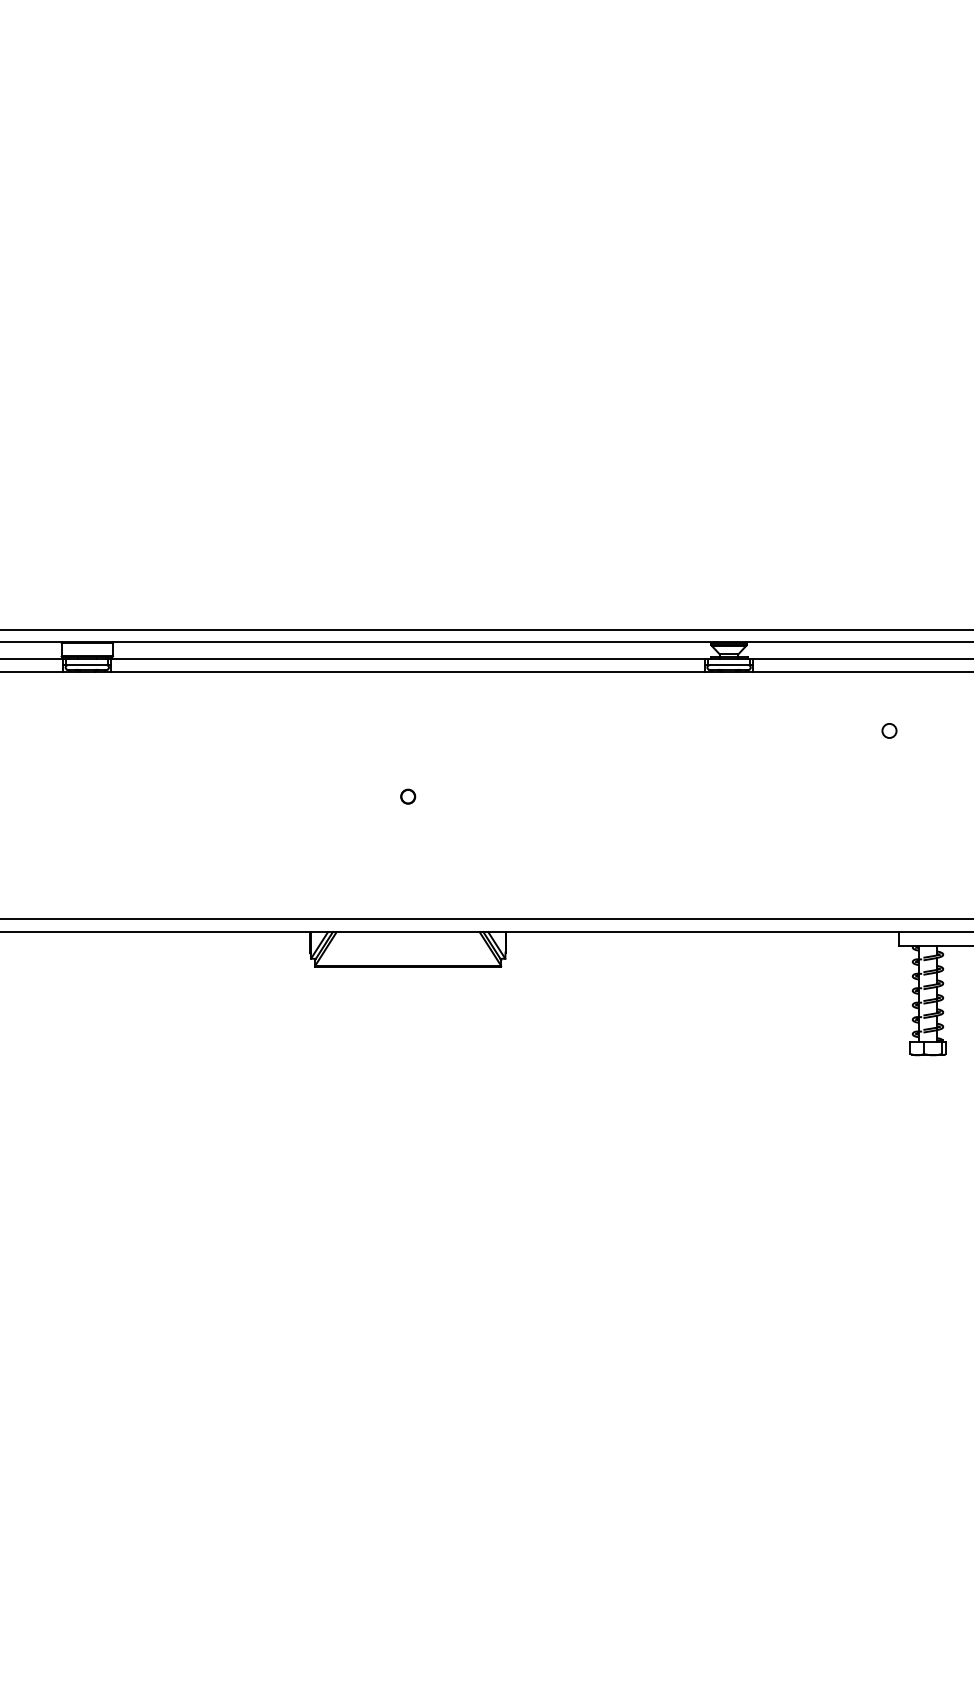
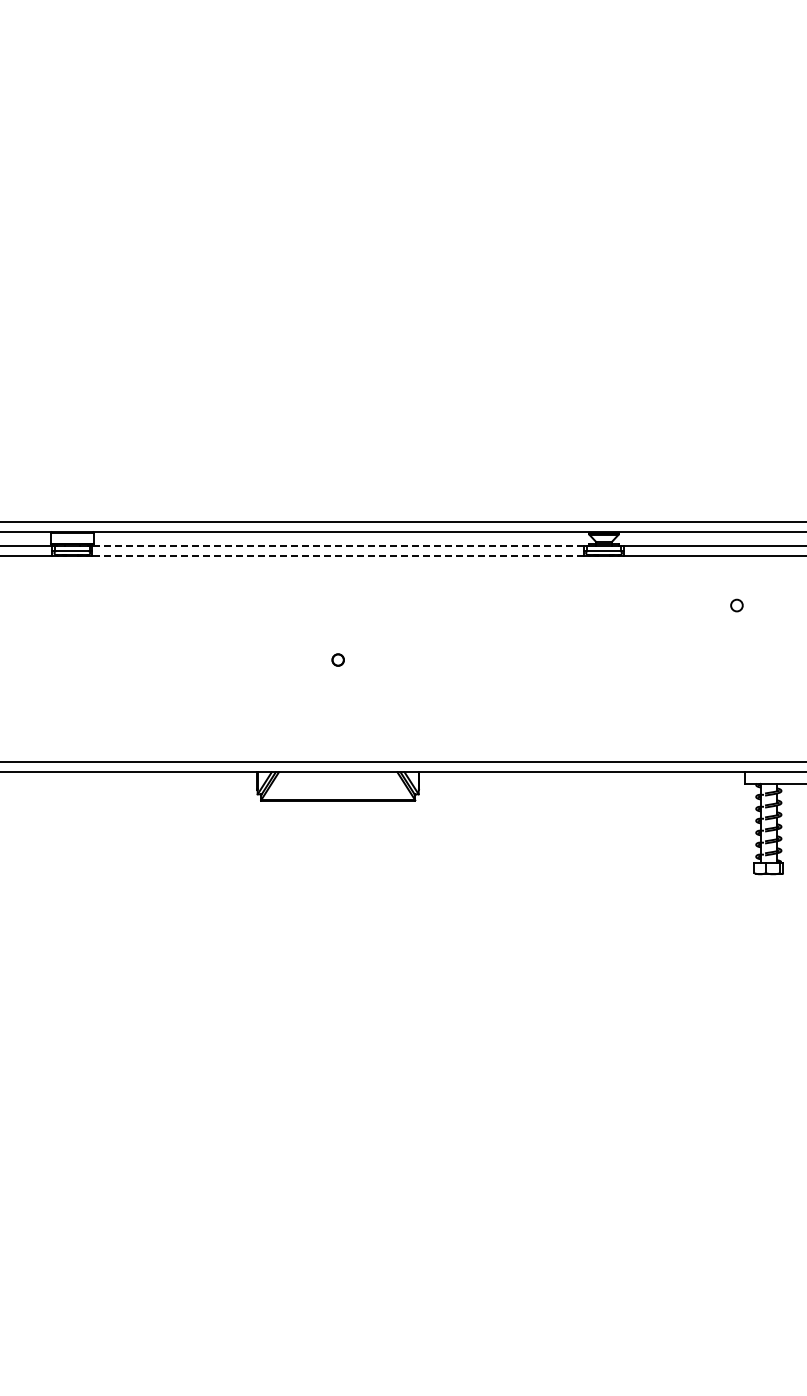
line: (408, 658) -> (338, 545), solid -> dashed
line: (408, 671) -> (338, 556), solid -> dashed

